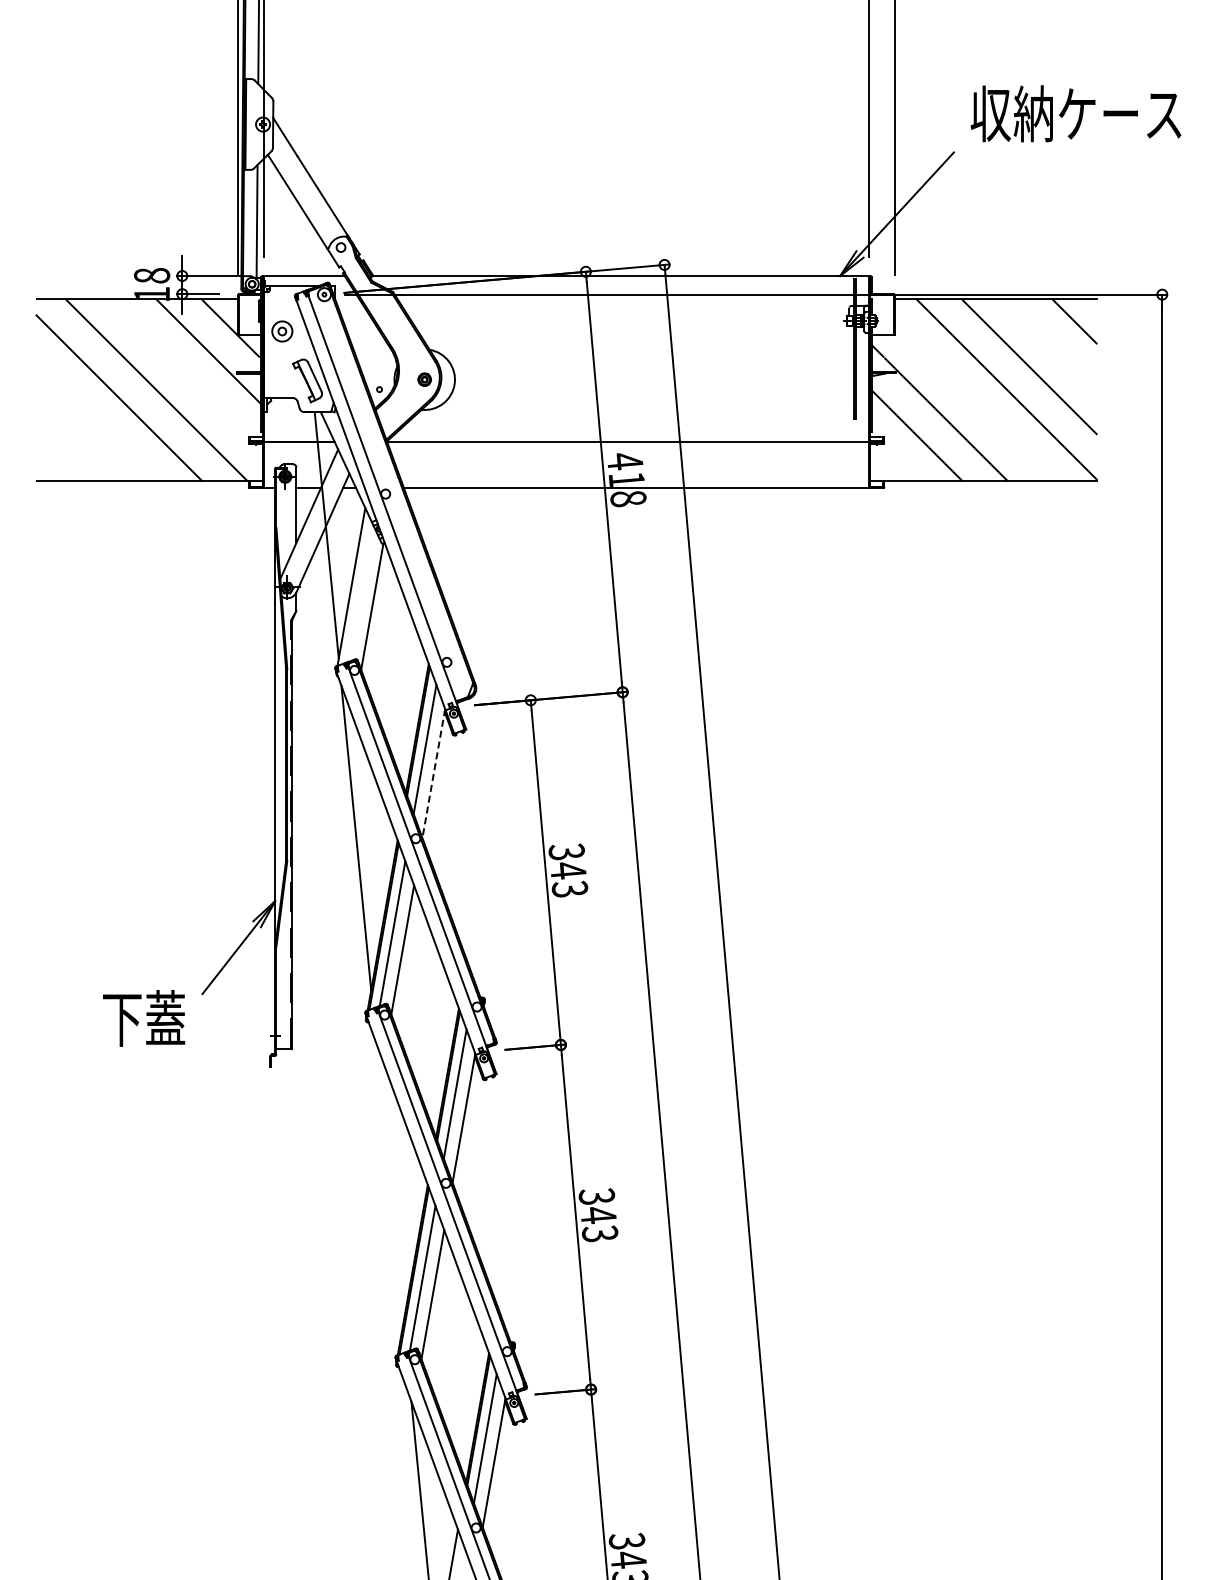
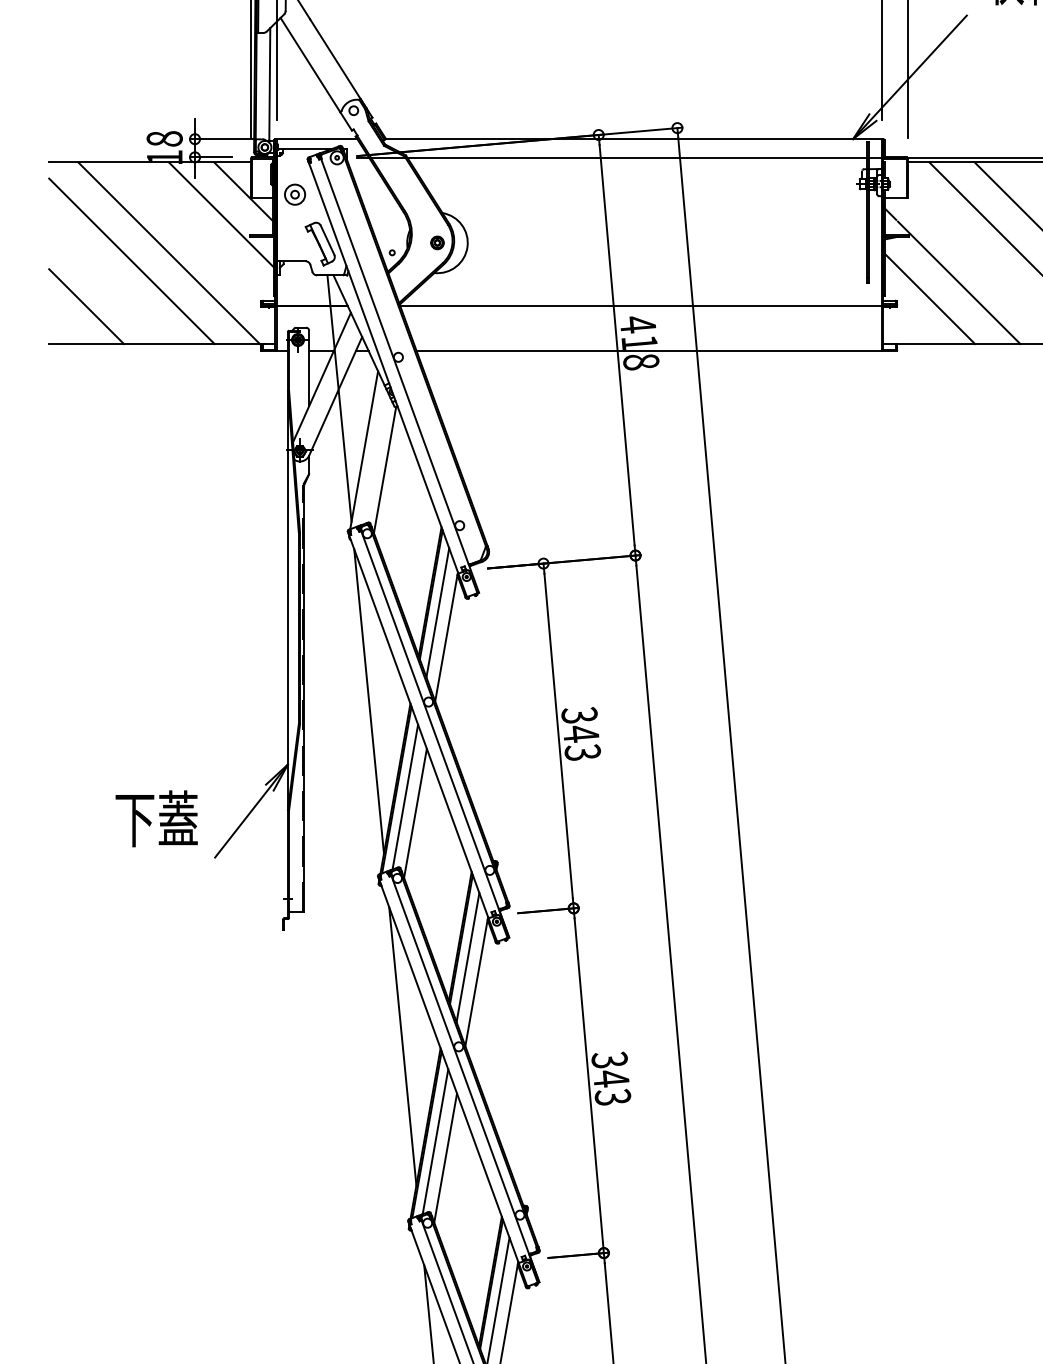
line: (73, 442) -> (86, 305), added
line: (433, 773) -> (446, 636), dashed -> solid
text: (144, 1018) -> (157, 818), moved
line: (389, 1182) -> (402, 1045), added

